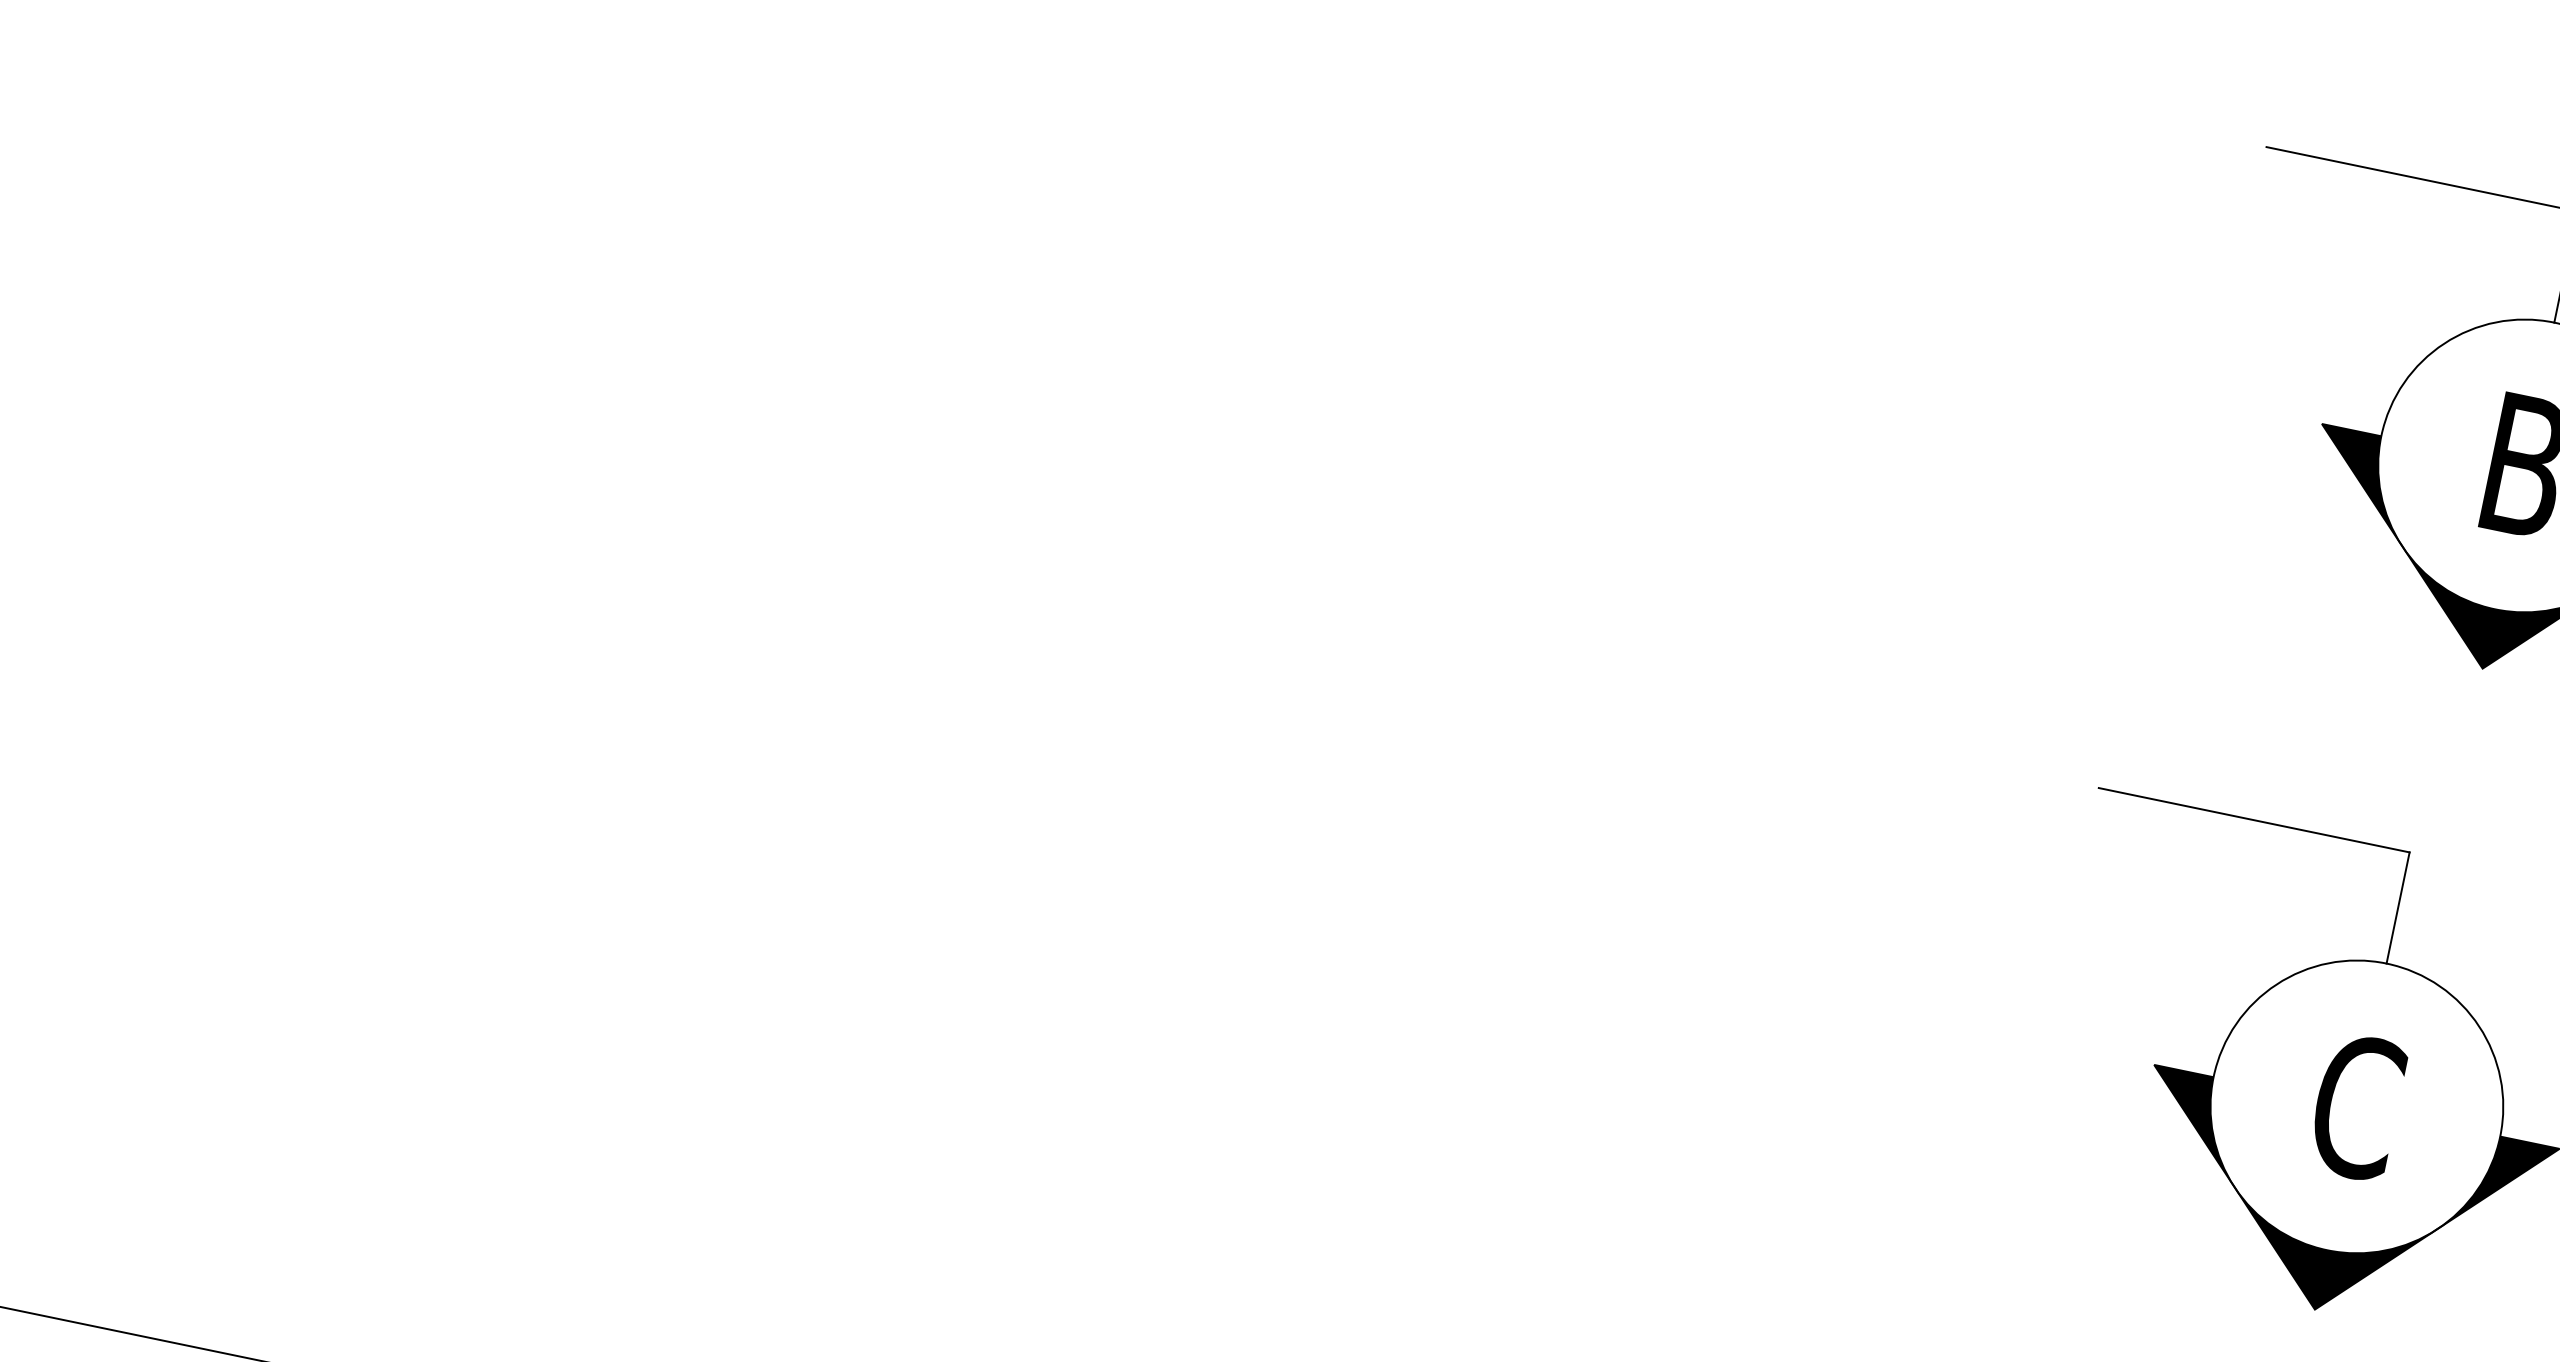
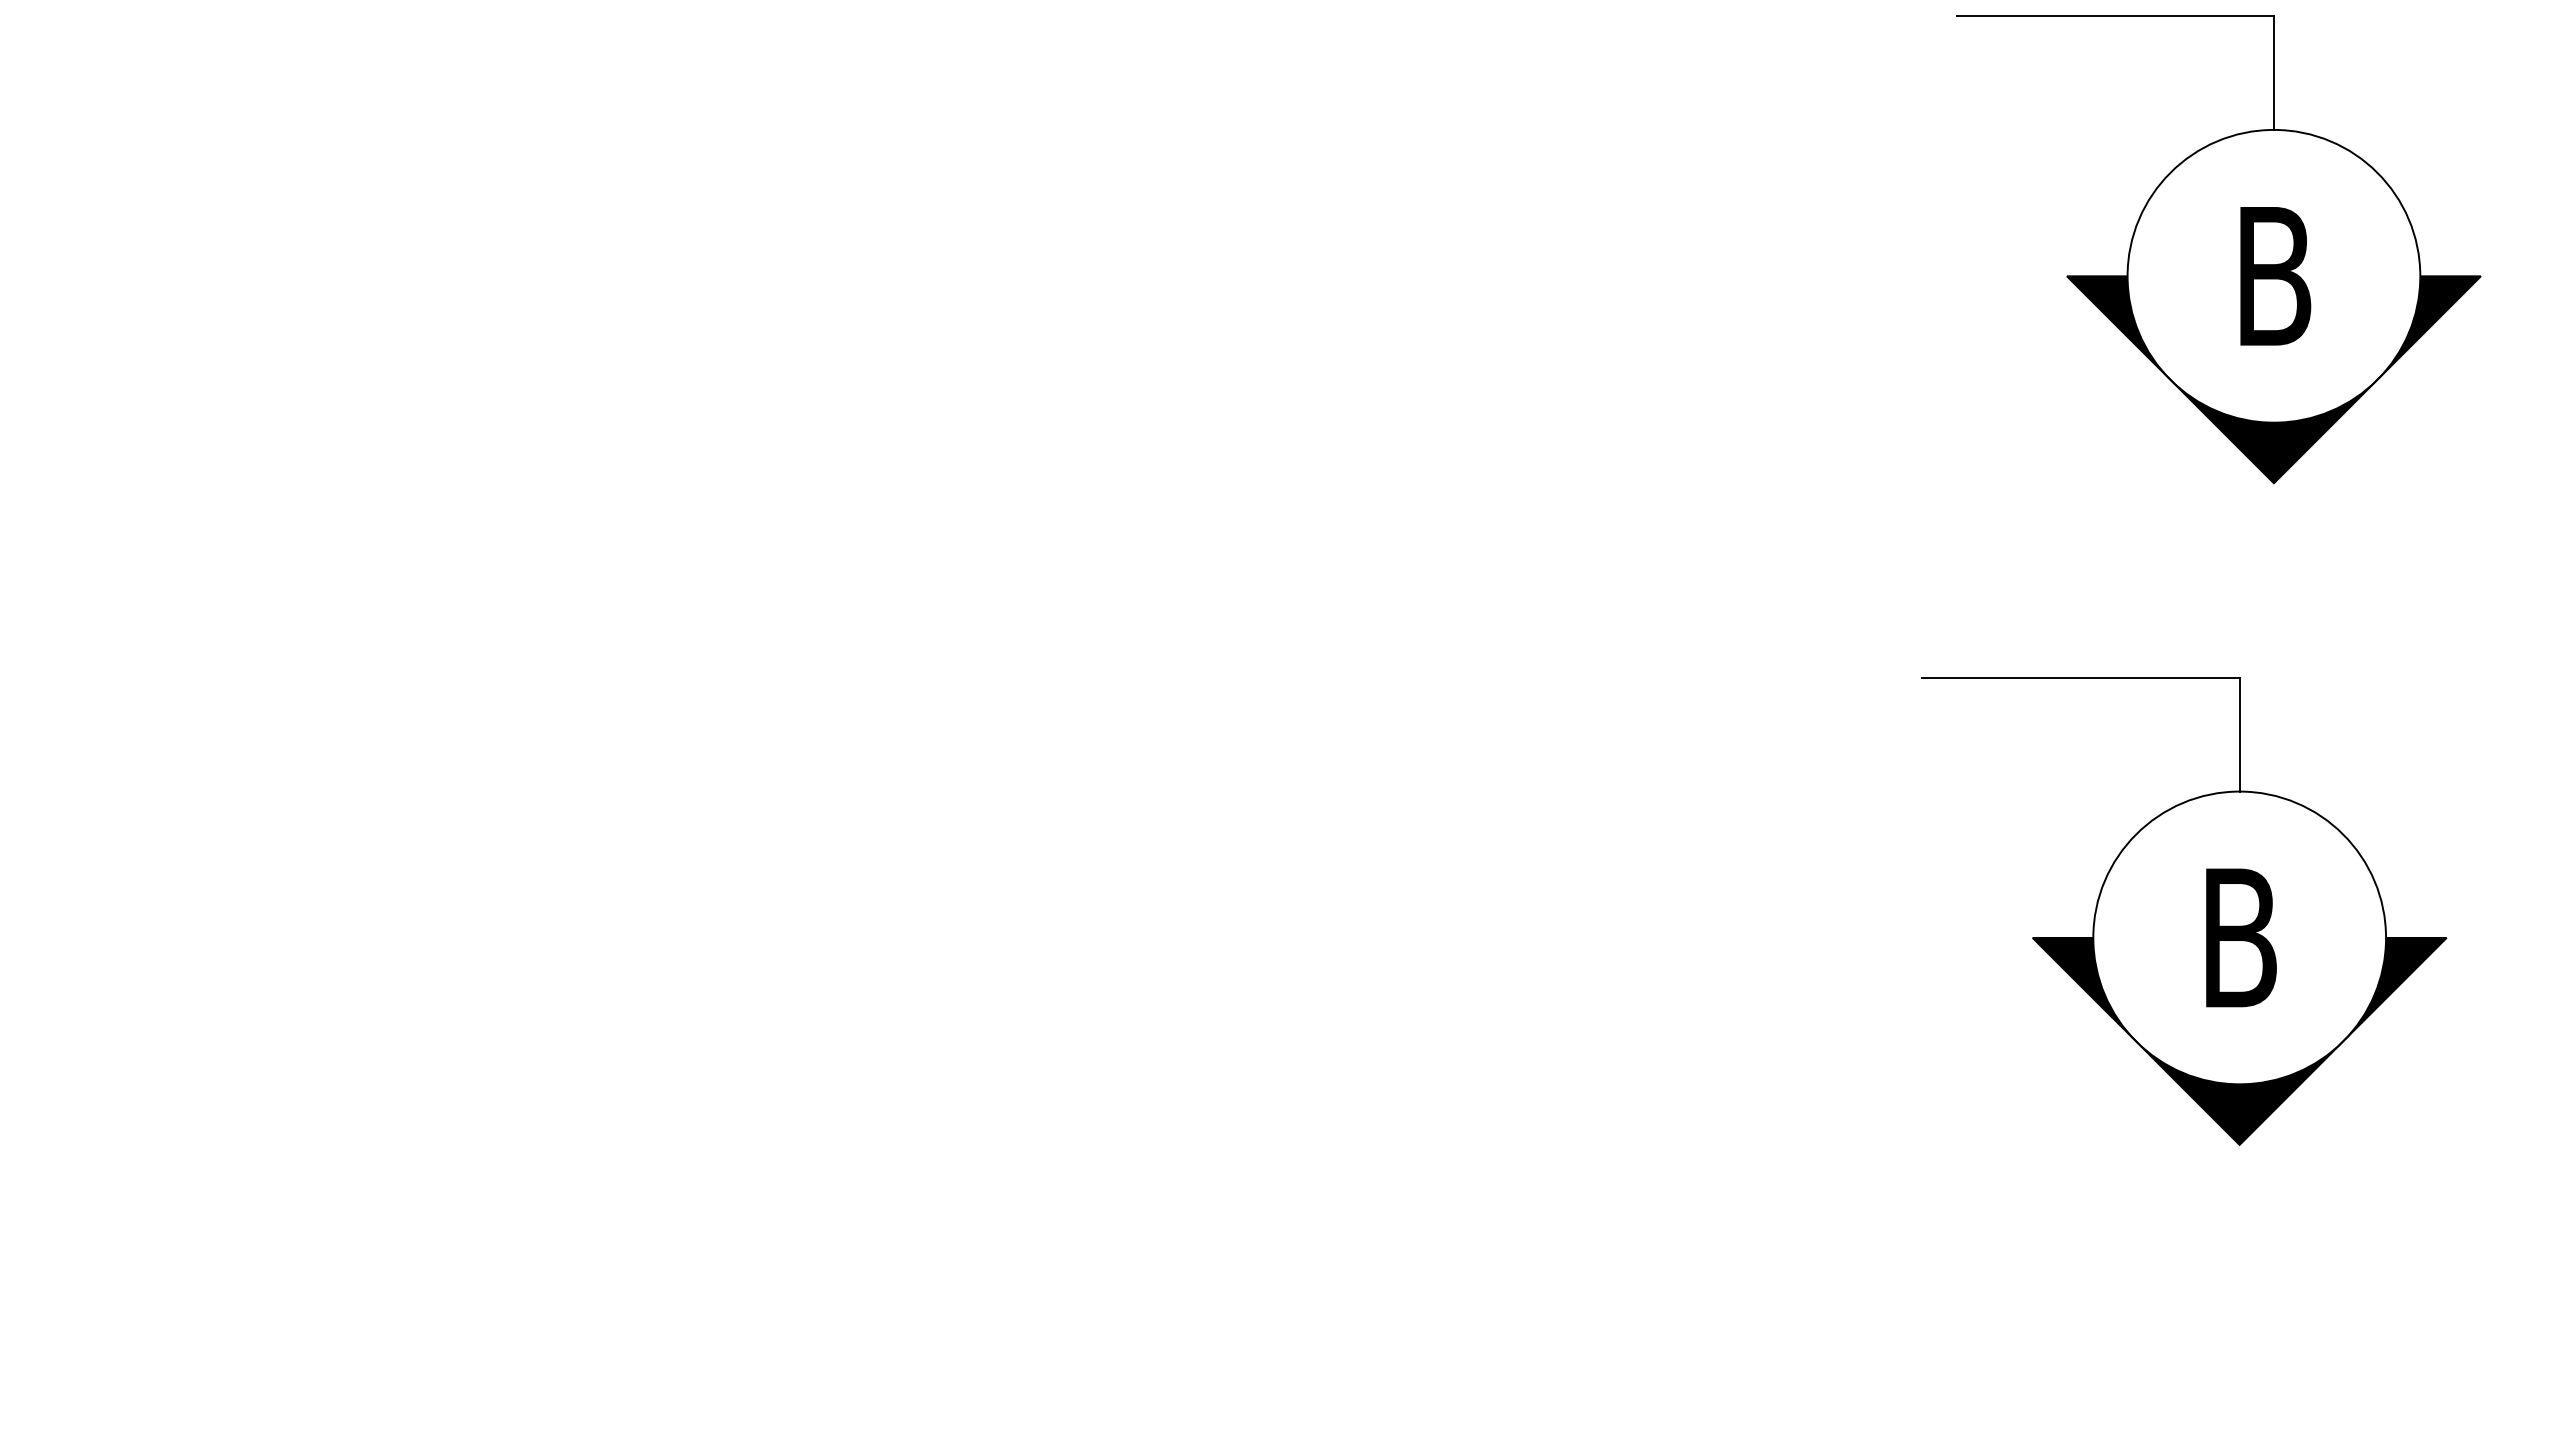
text: (2356, 1106) -> (2239, 937), C -> B

